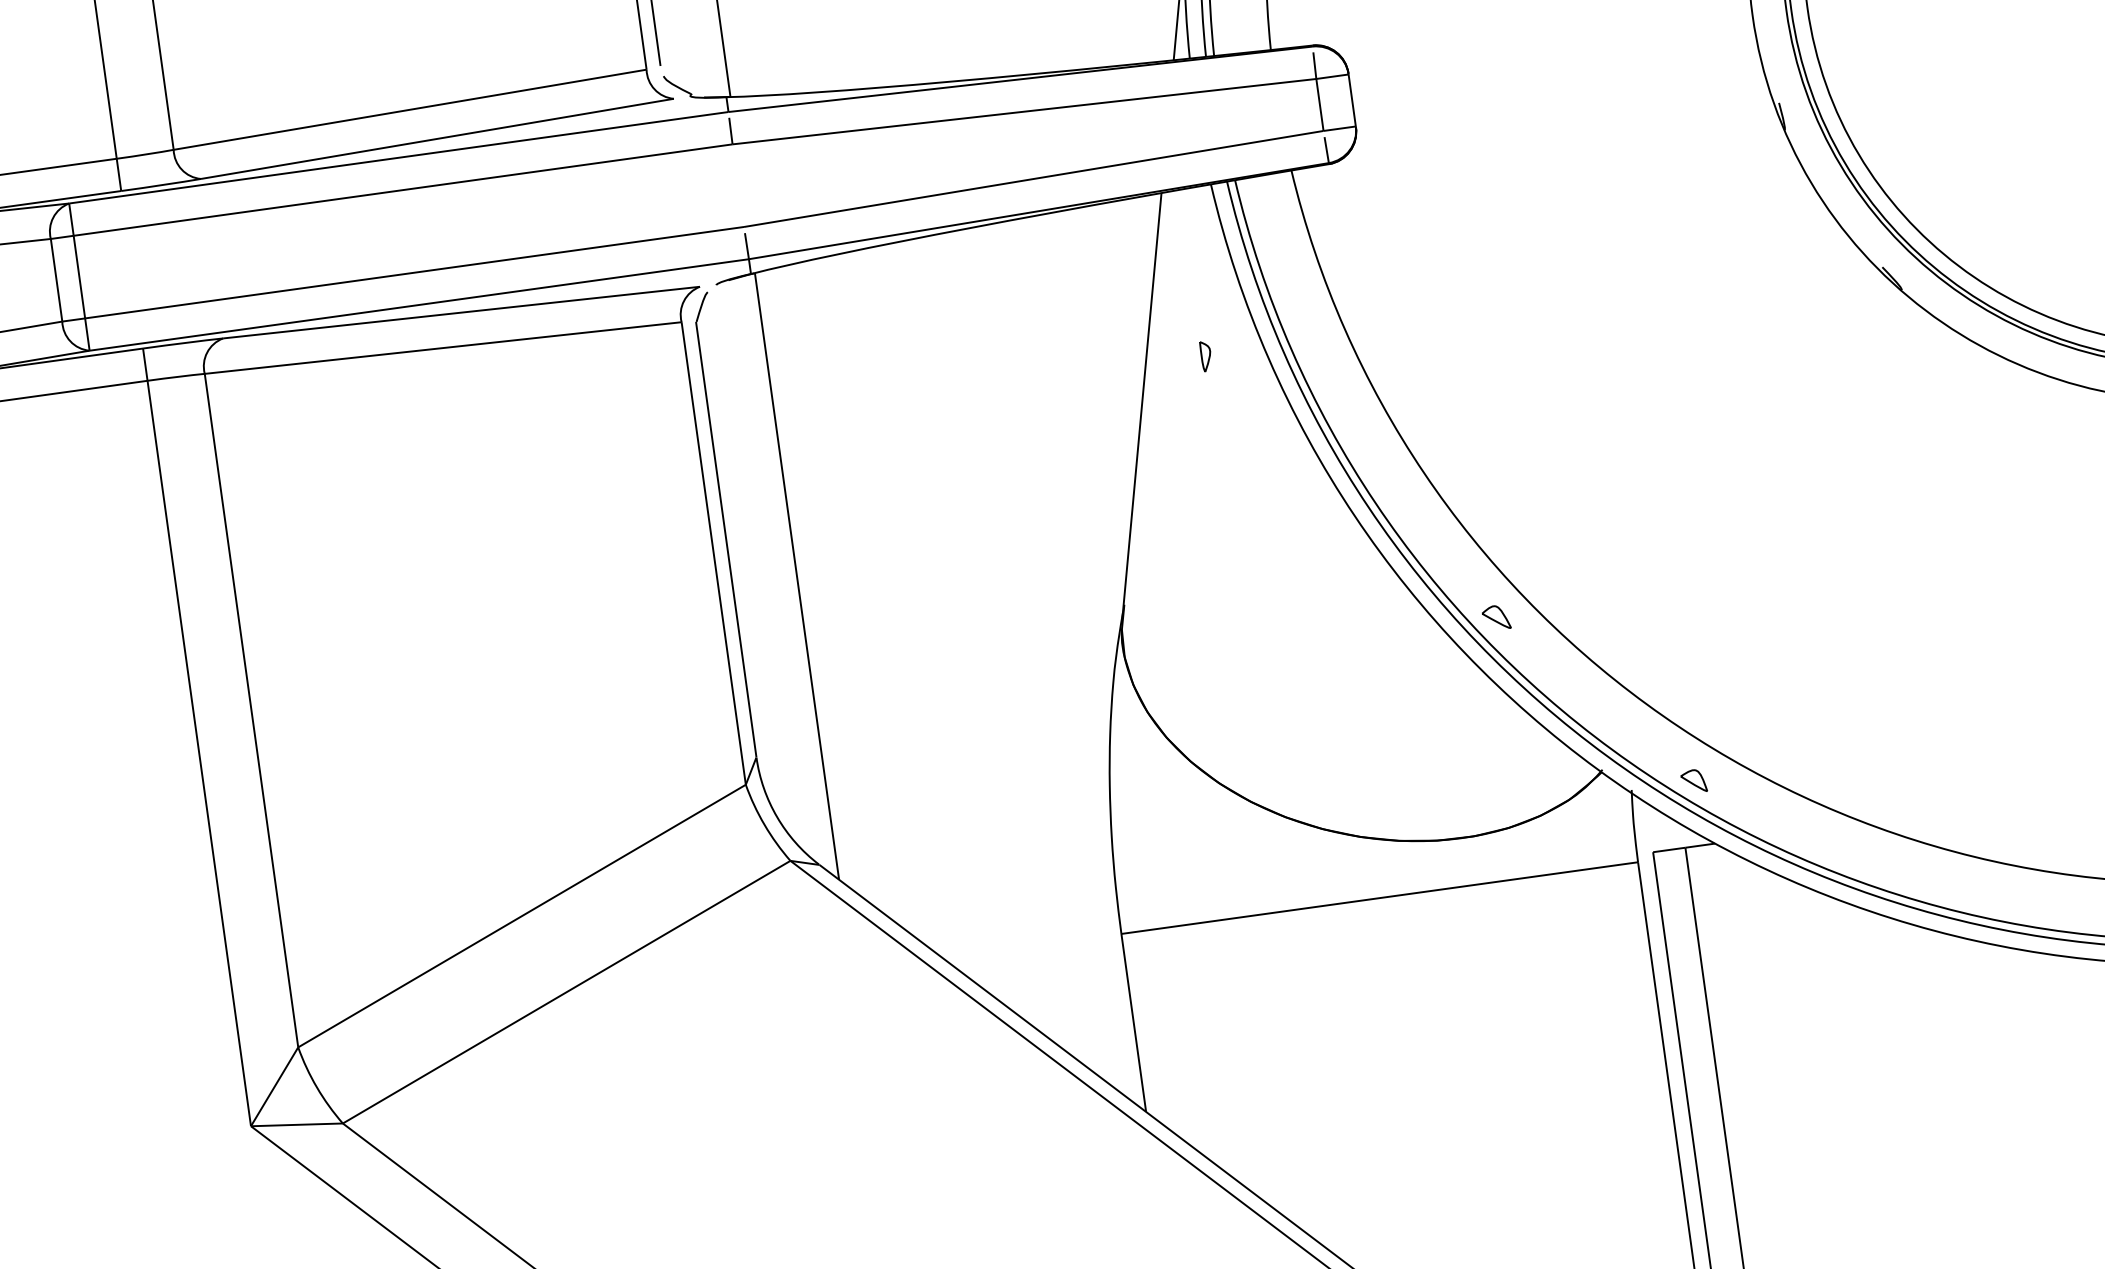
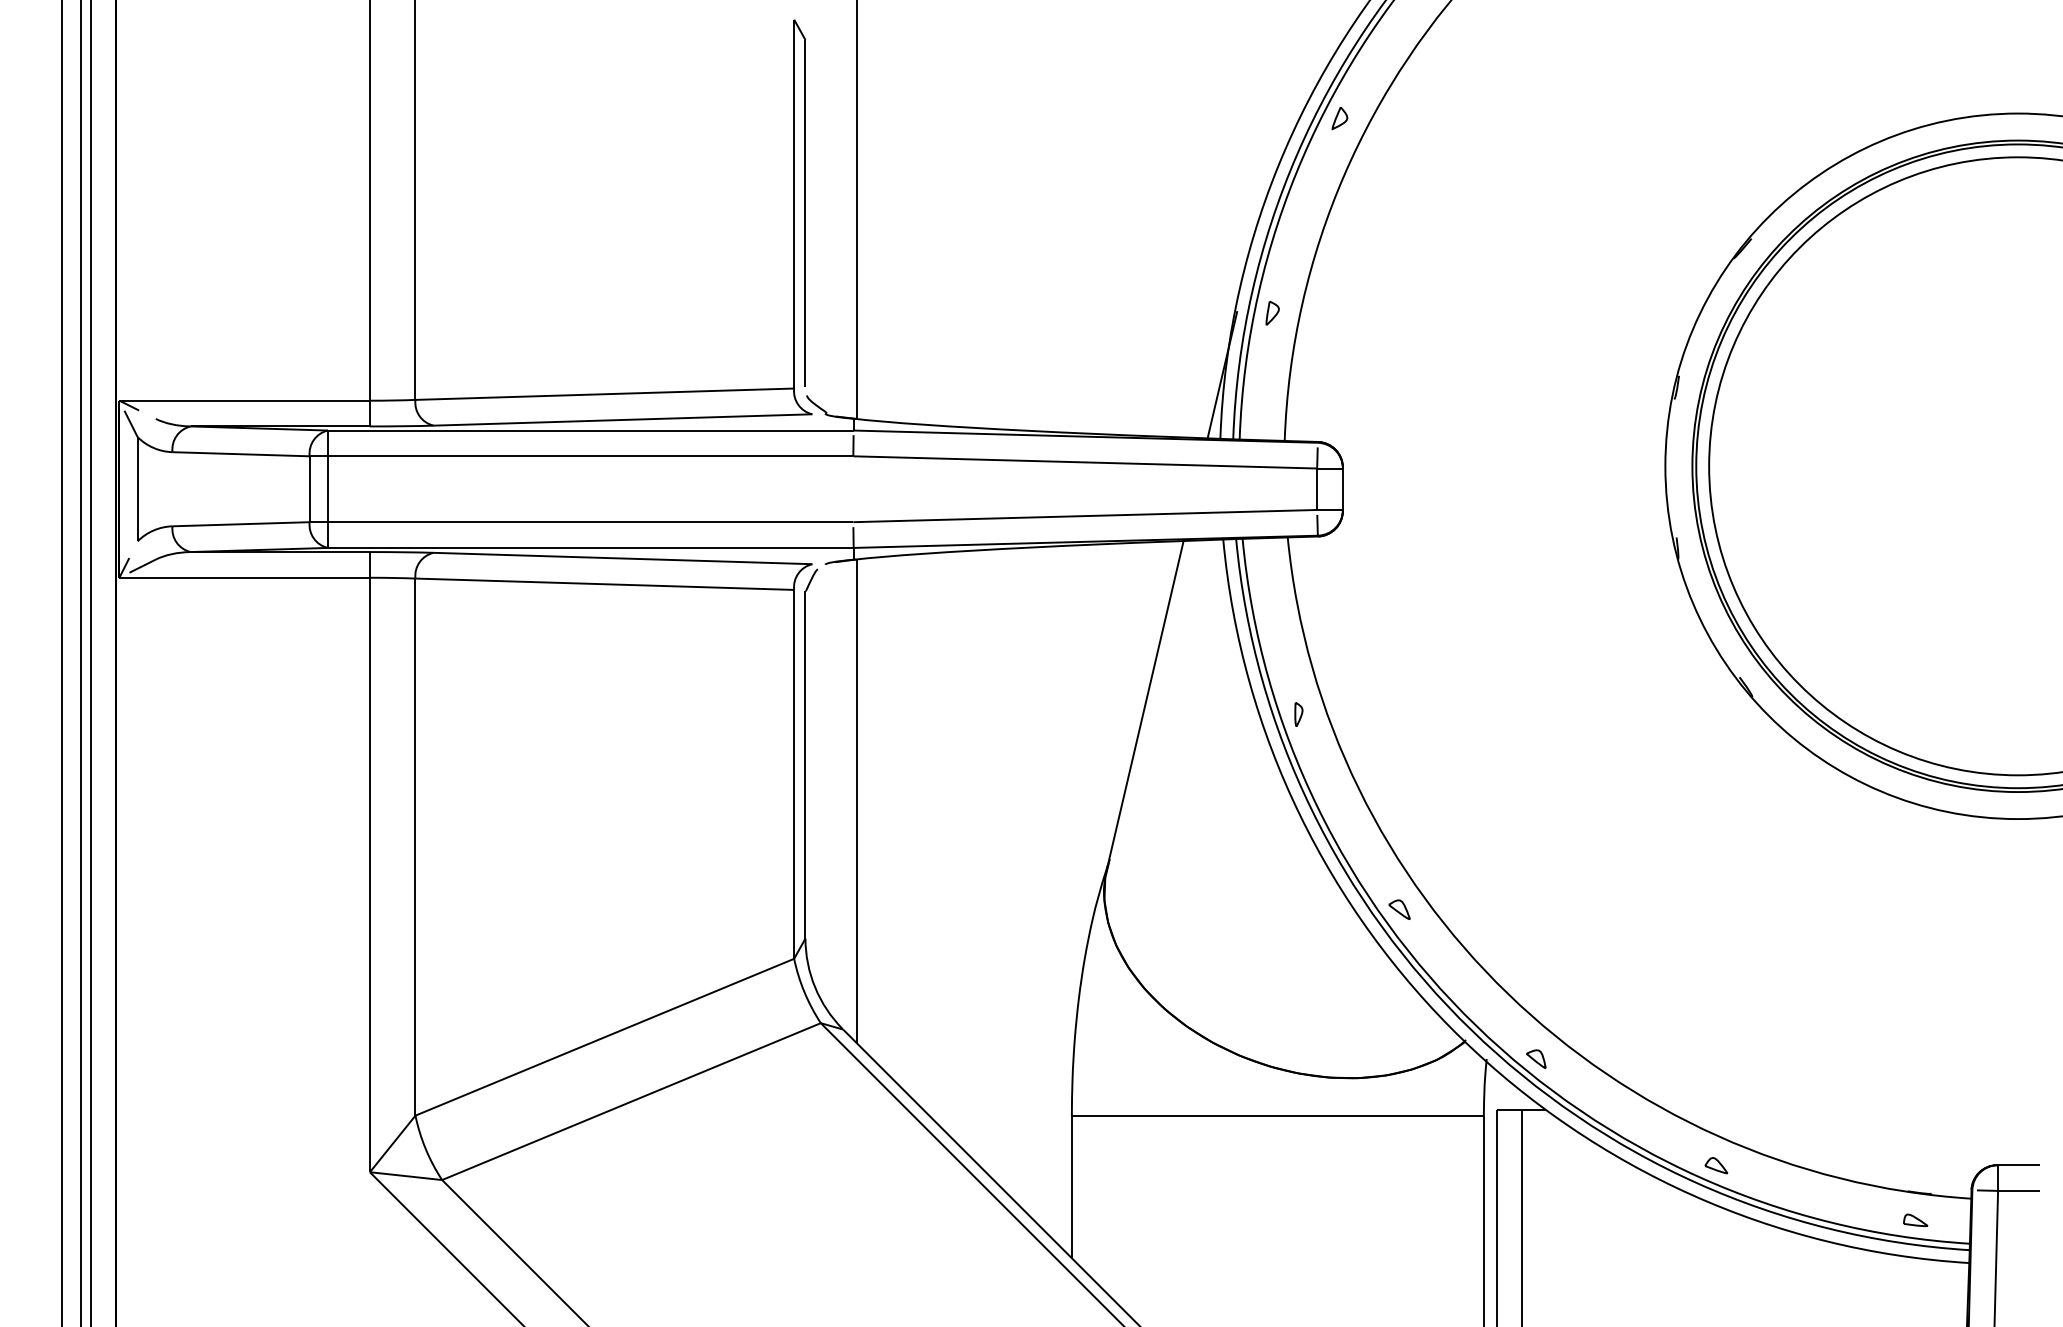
part: (1205, 356) -> (1298, 714), moved
part: (1938, 883) -> (1716, 1165), added

